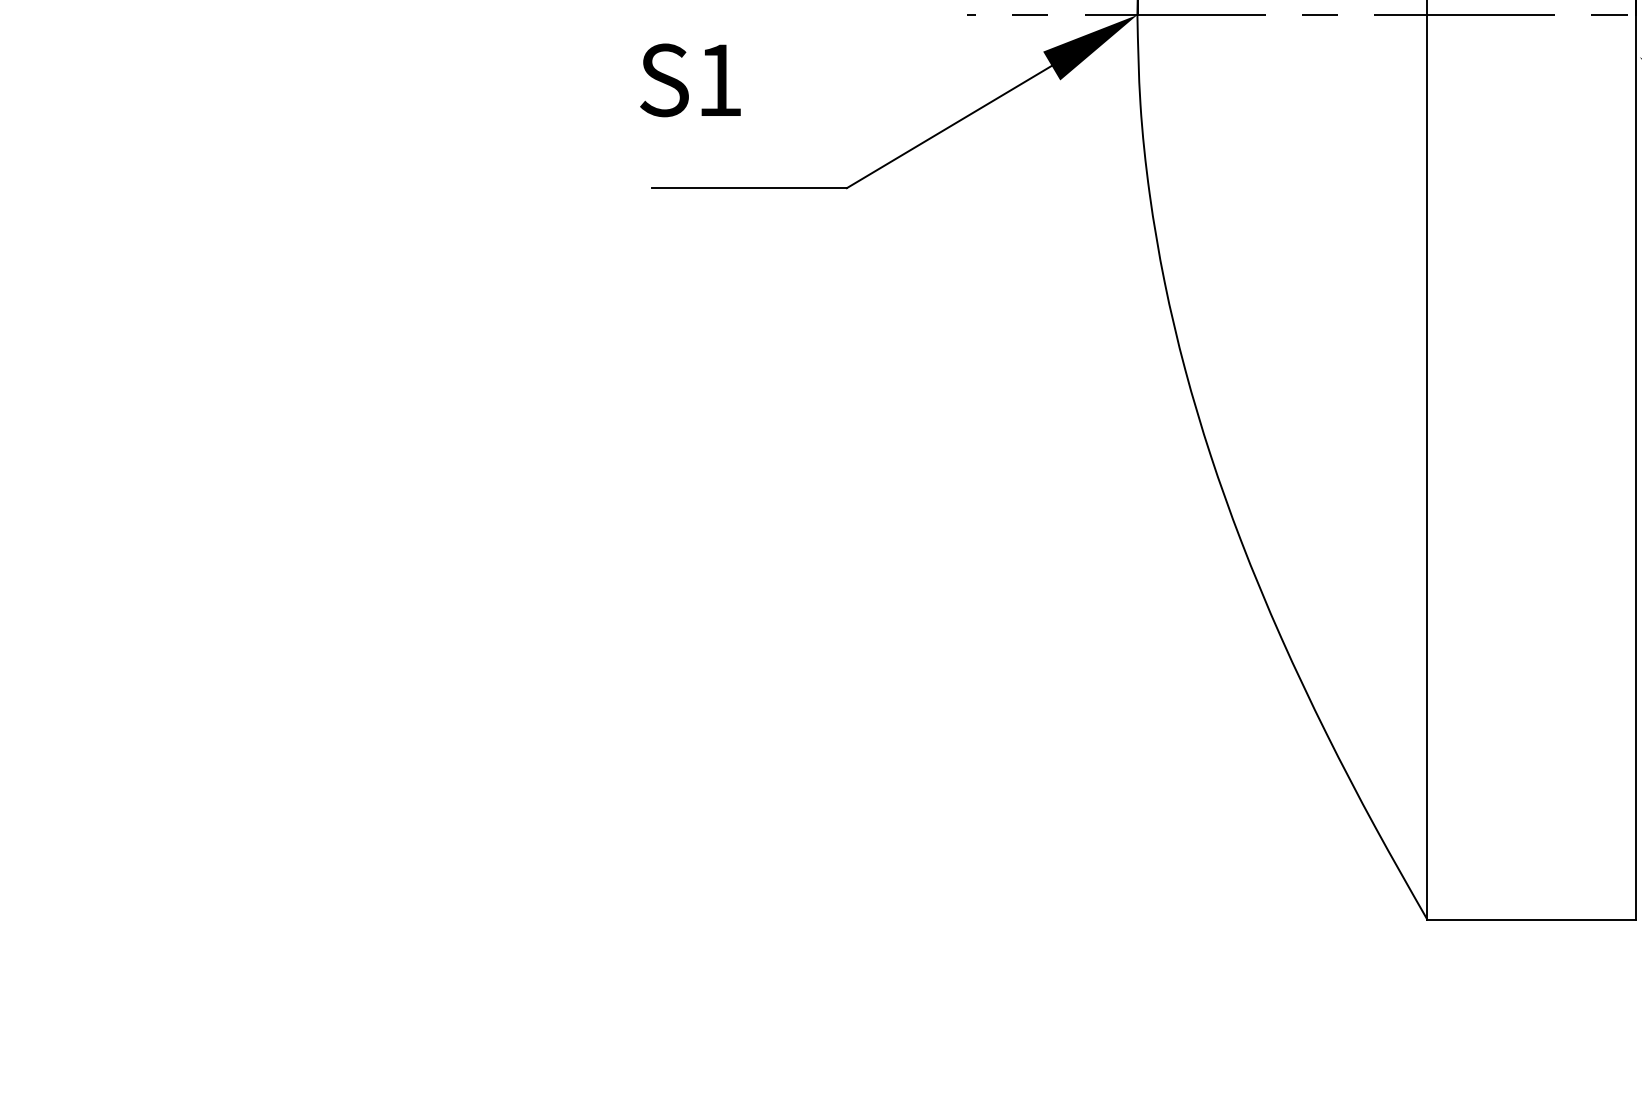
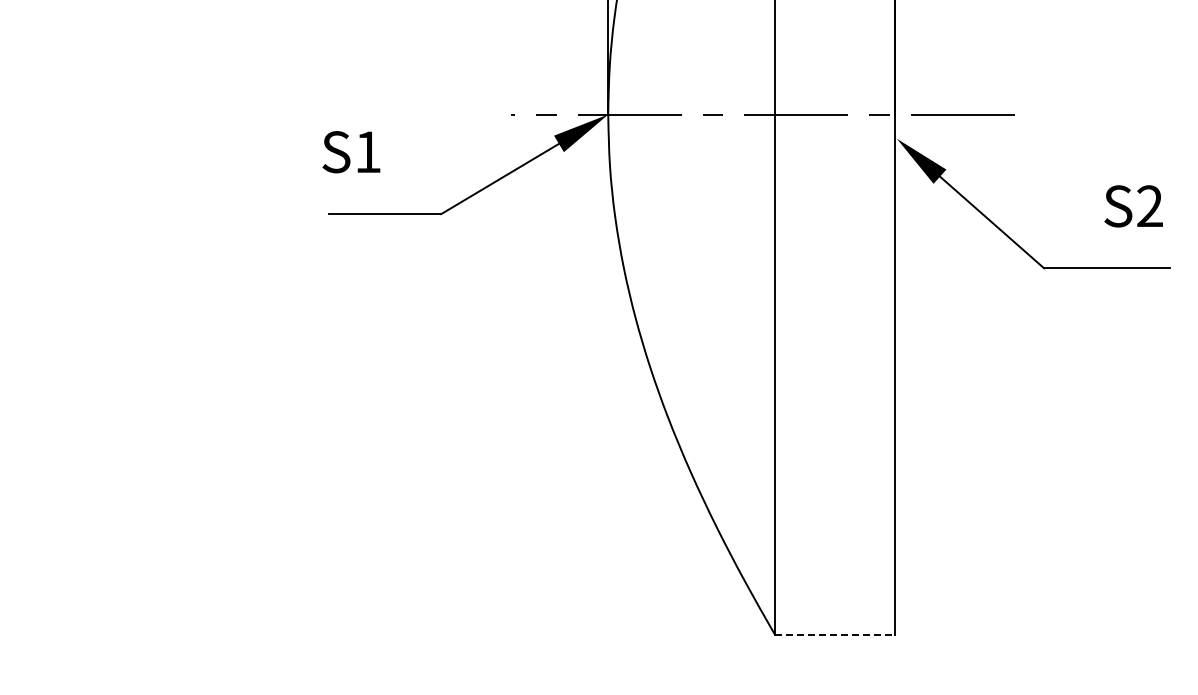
line: (1531, 919) -> (834, 634), solid -> dashed

